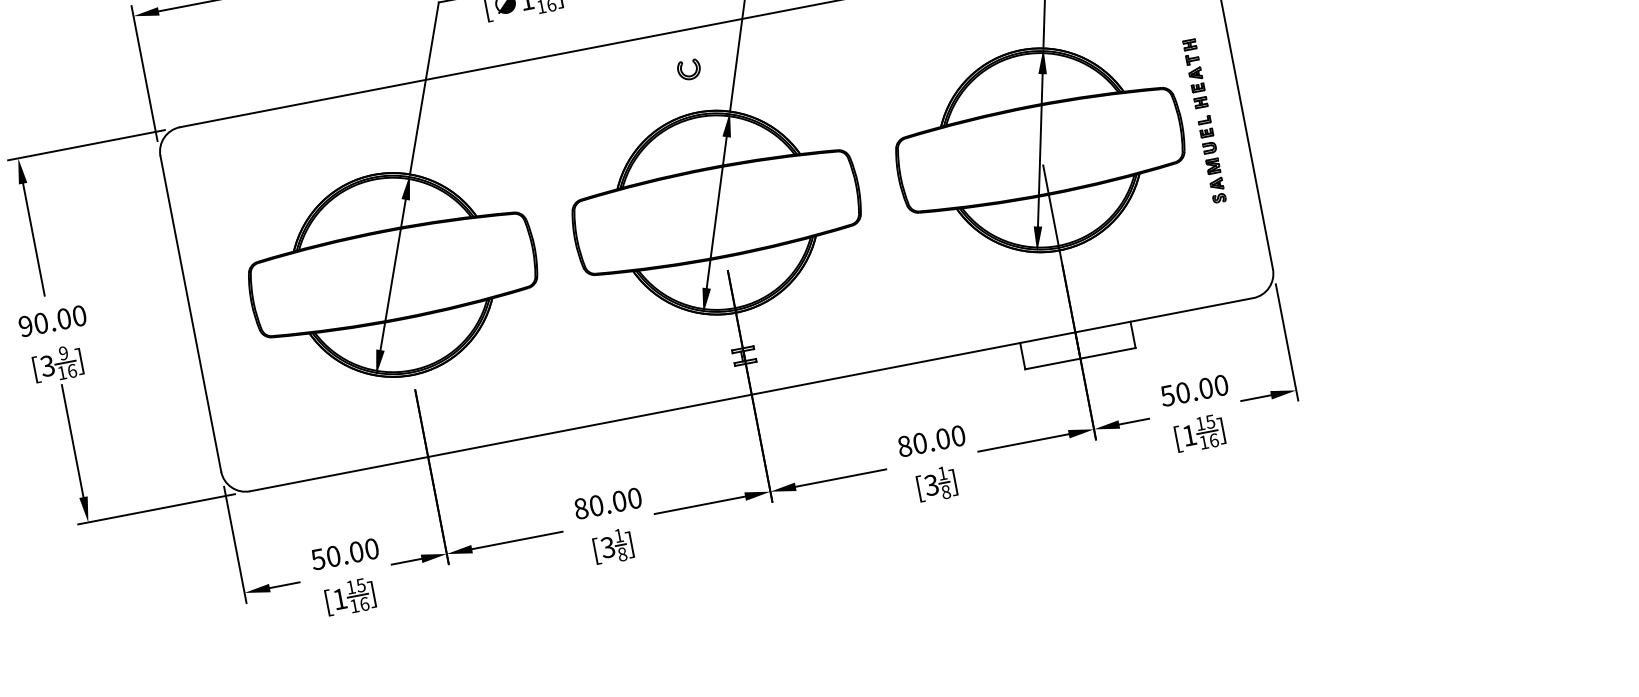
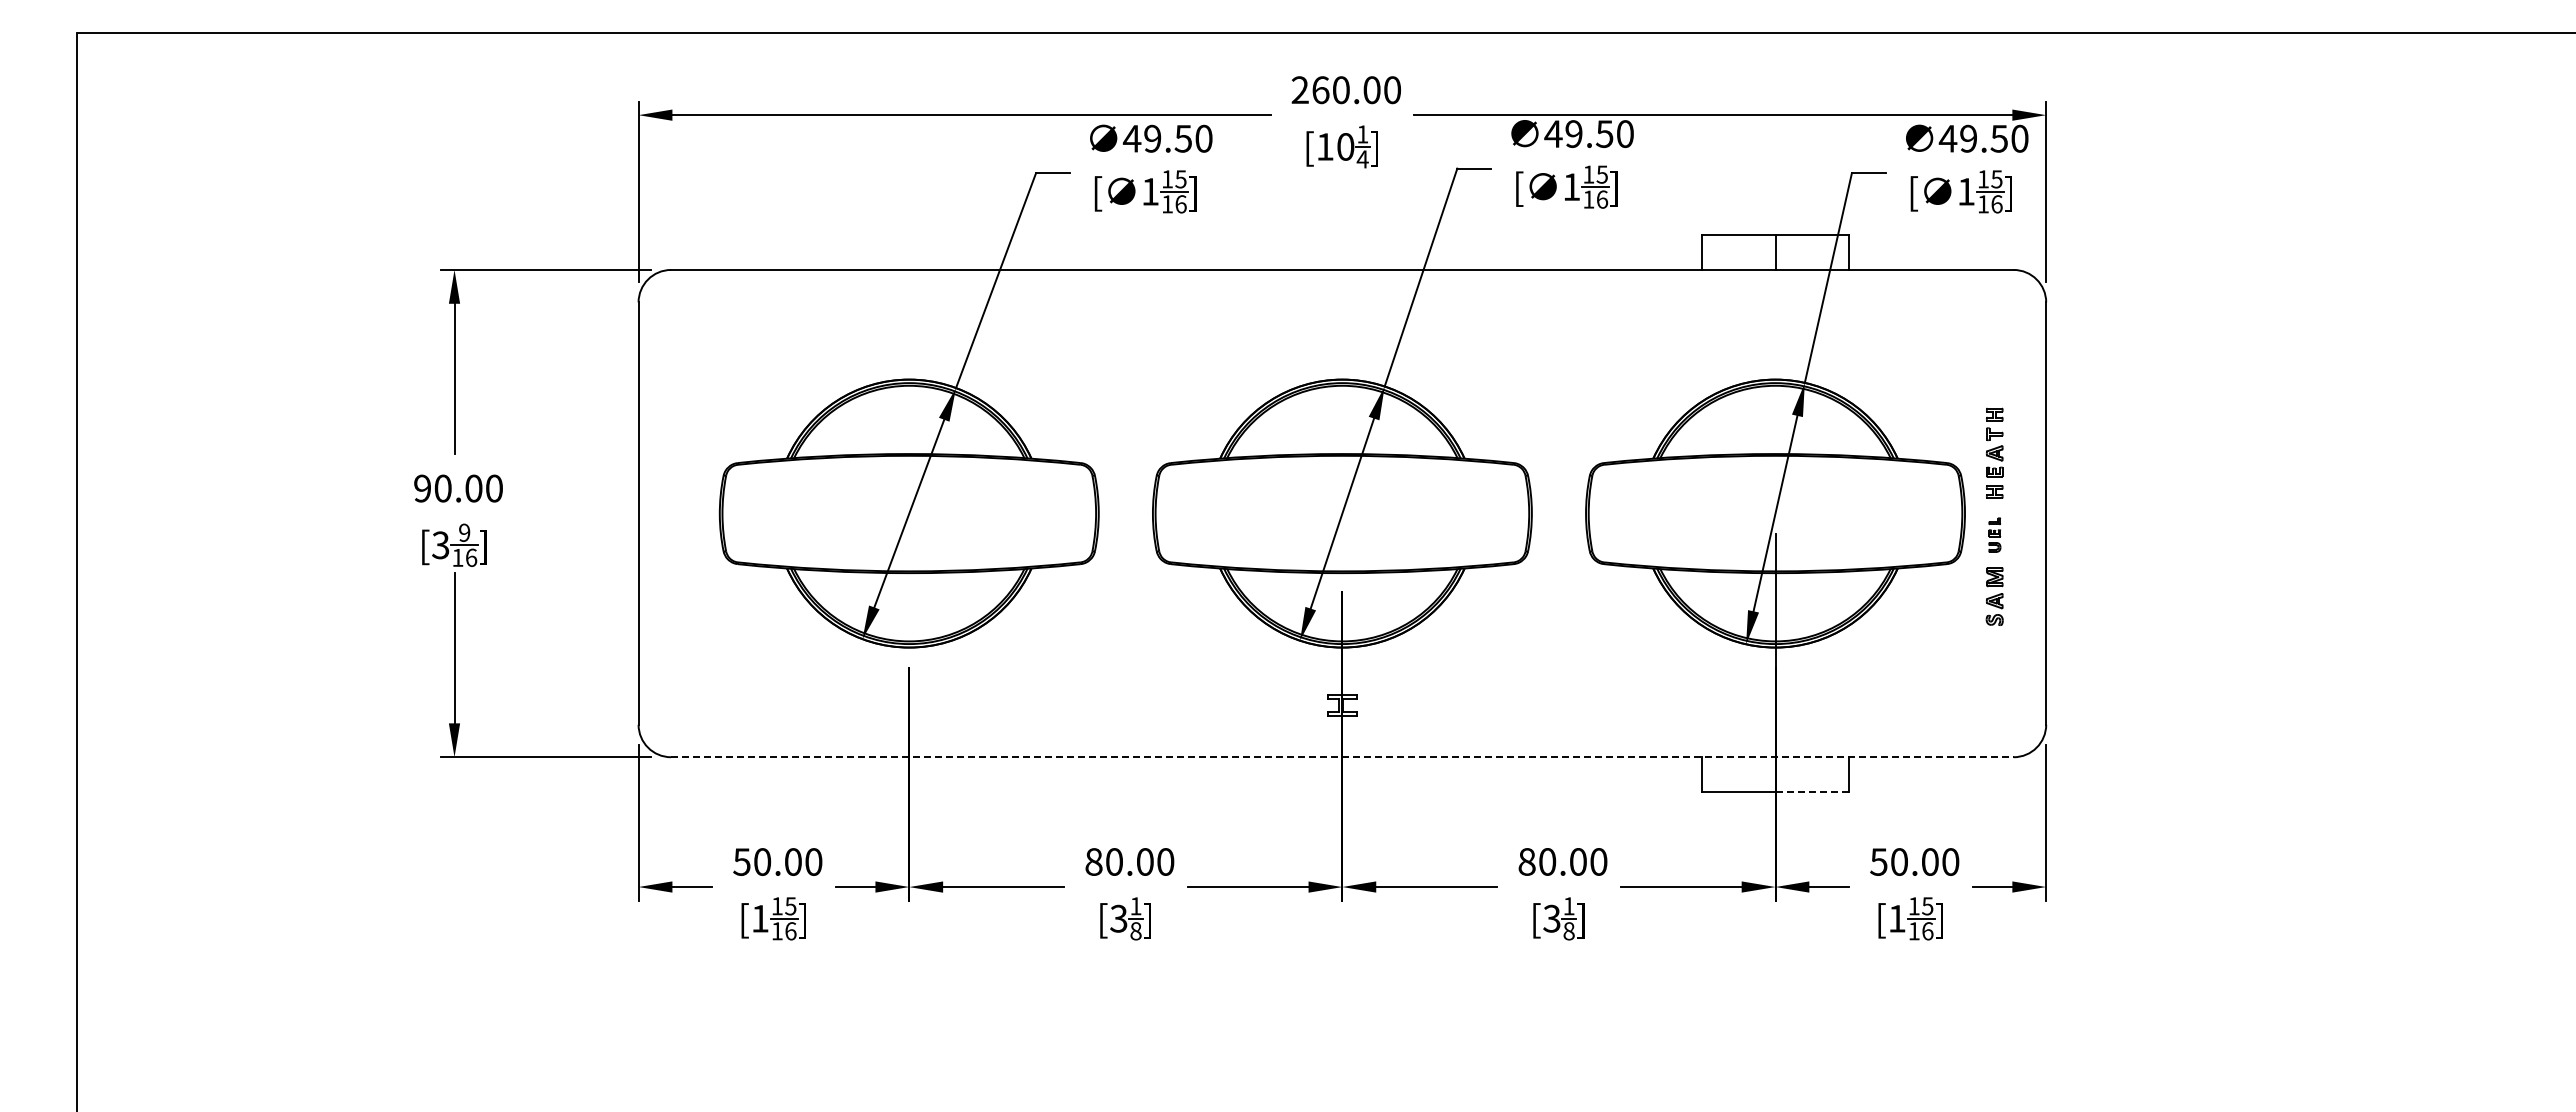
part: (688, 75) -> (1339, 329), removed
part: (1206, 134) -> (1994, 534), size x0.7
line: (1108, 353) -> (1812, 792), solid -> dashed
line: (751, 394) -> (1342, 757), solid -> dashed

